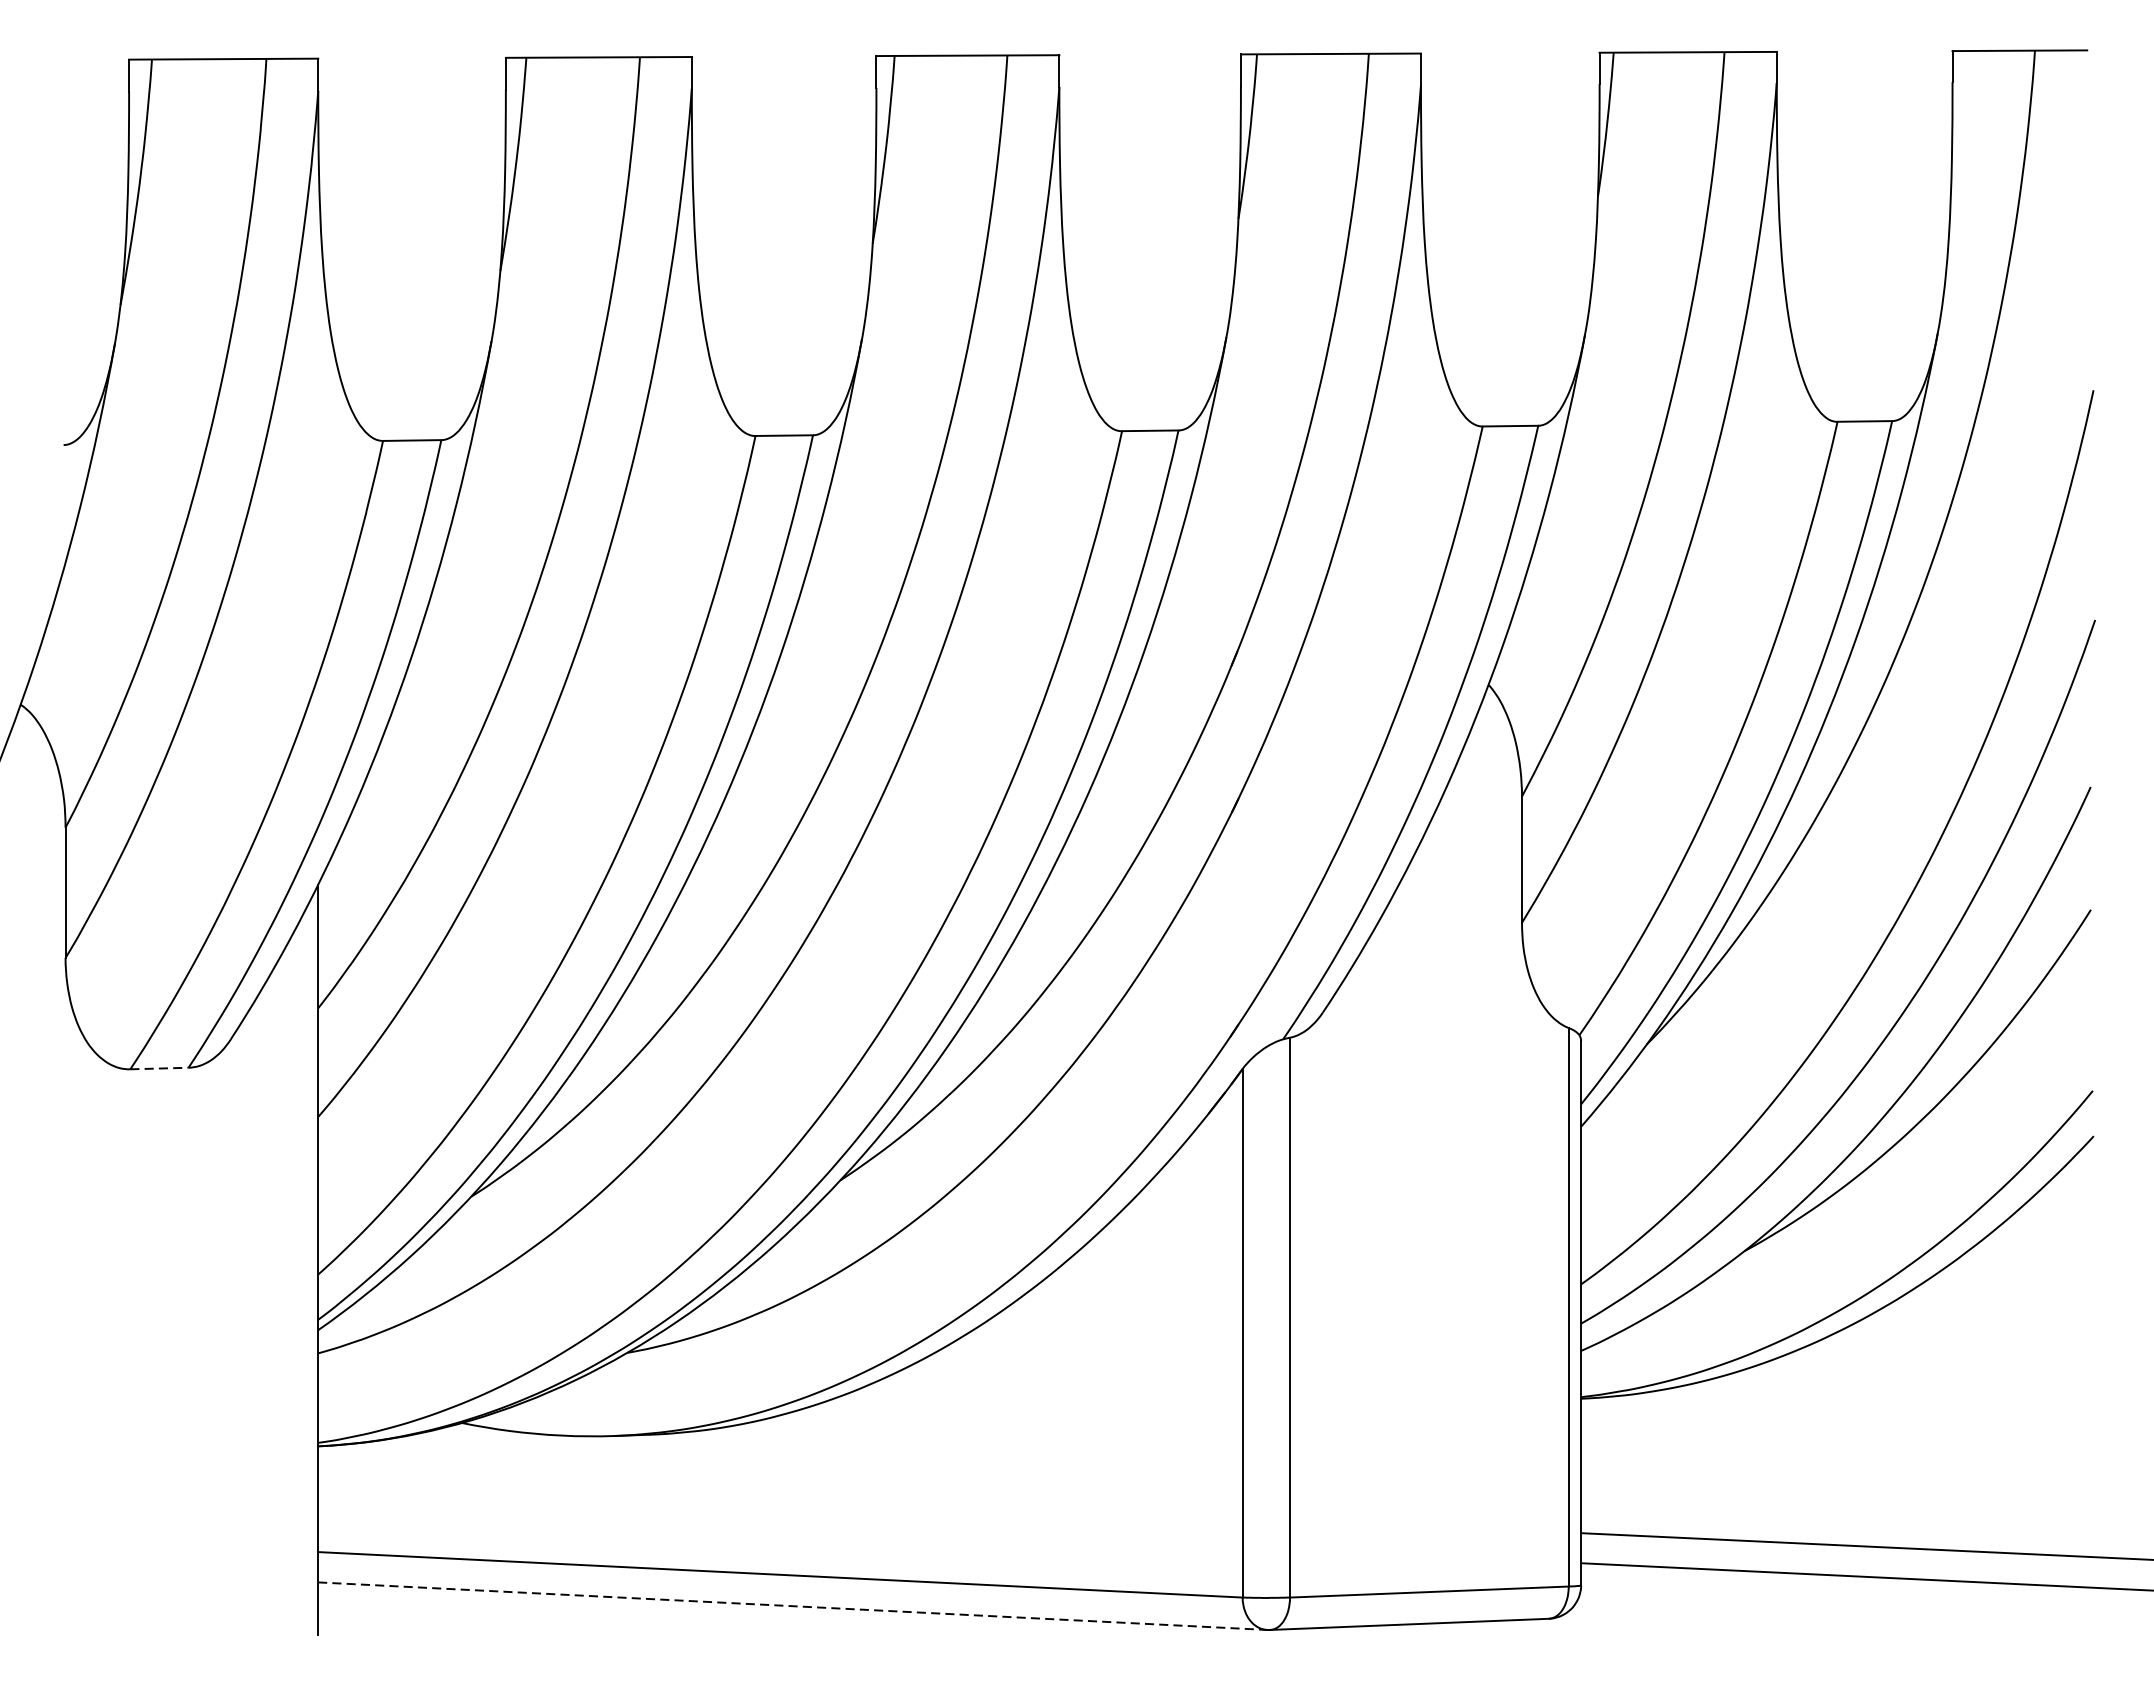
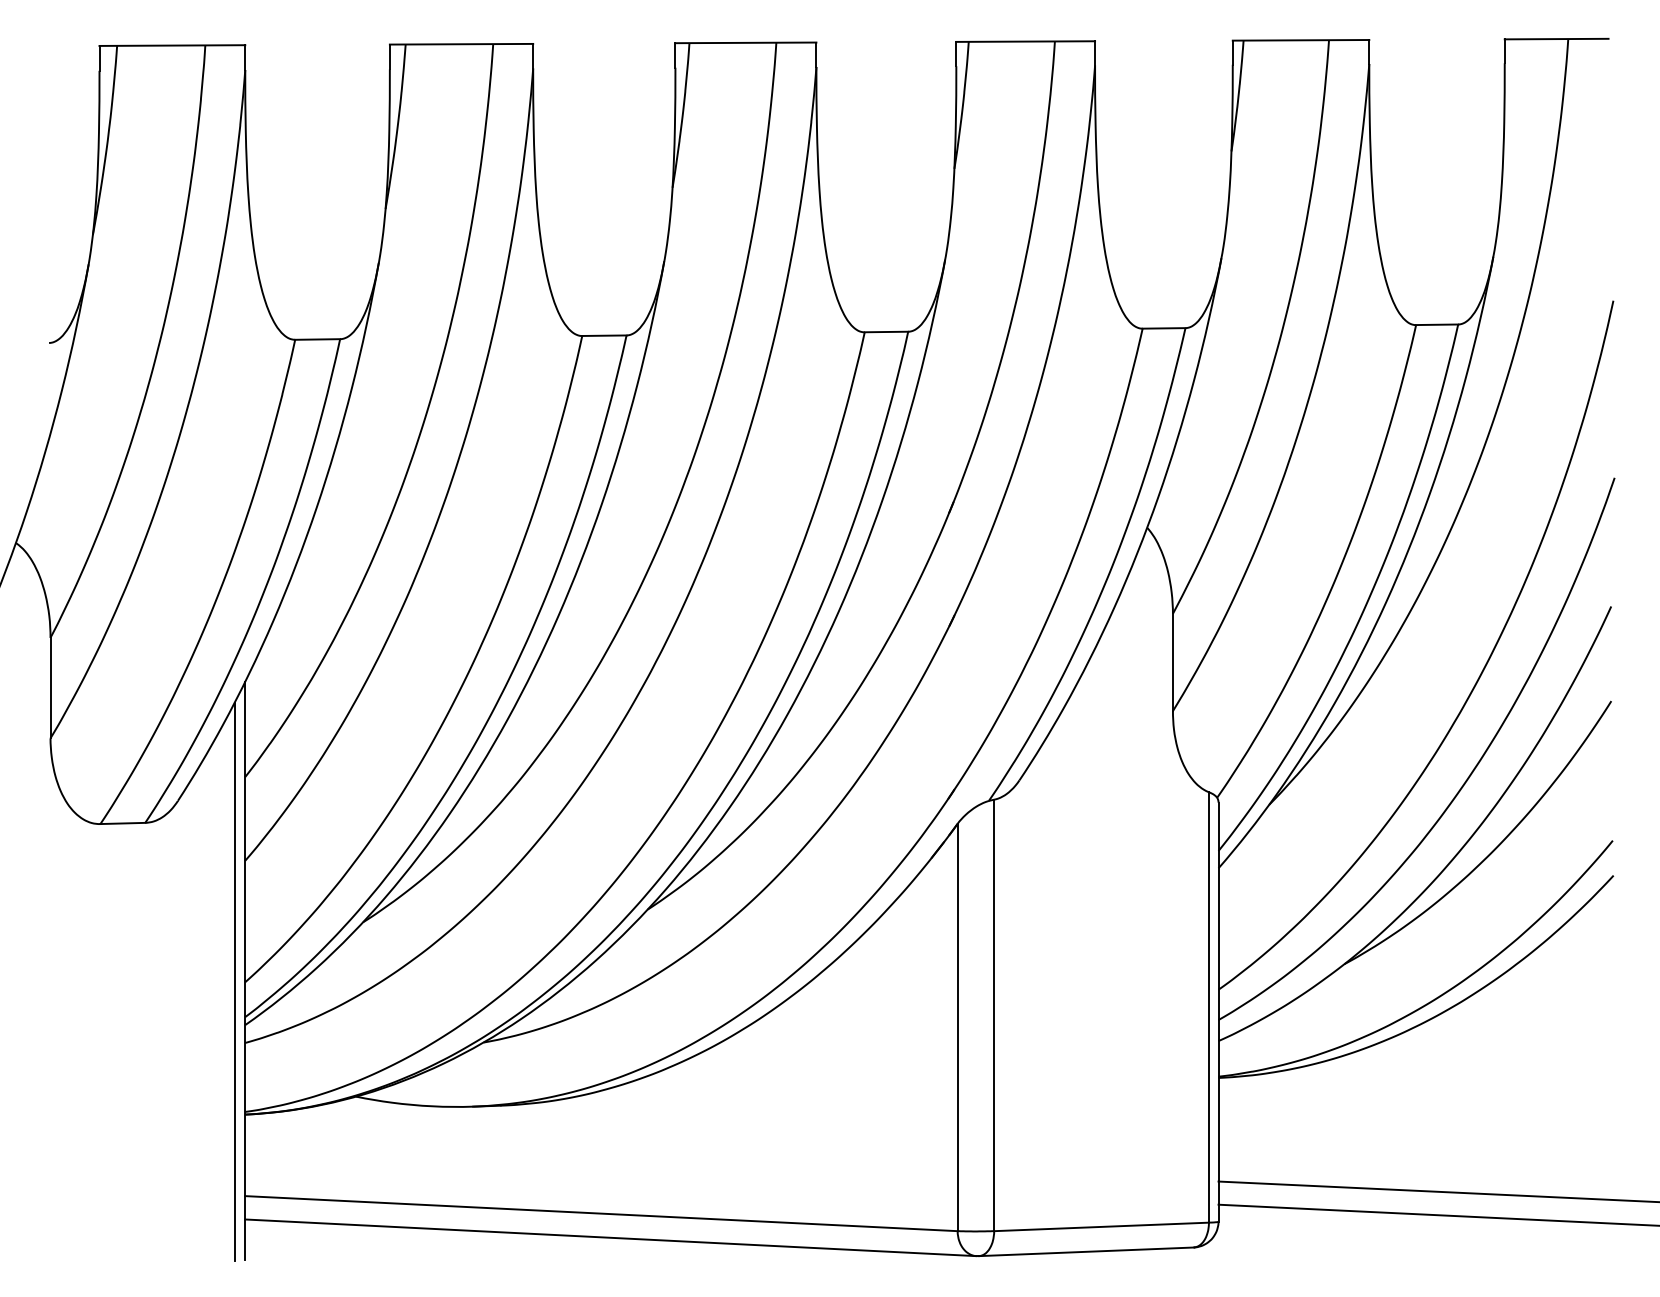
line: (160, 1068) -> (123, 823), dashed -> solid
line: (304, 1273) -> (234, 981), added
line: (793, 1605) -> (611, 1237), dashed -> solid

